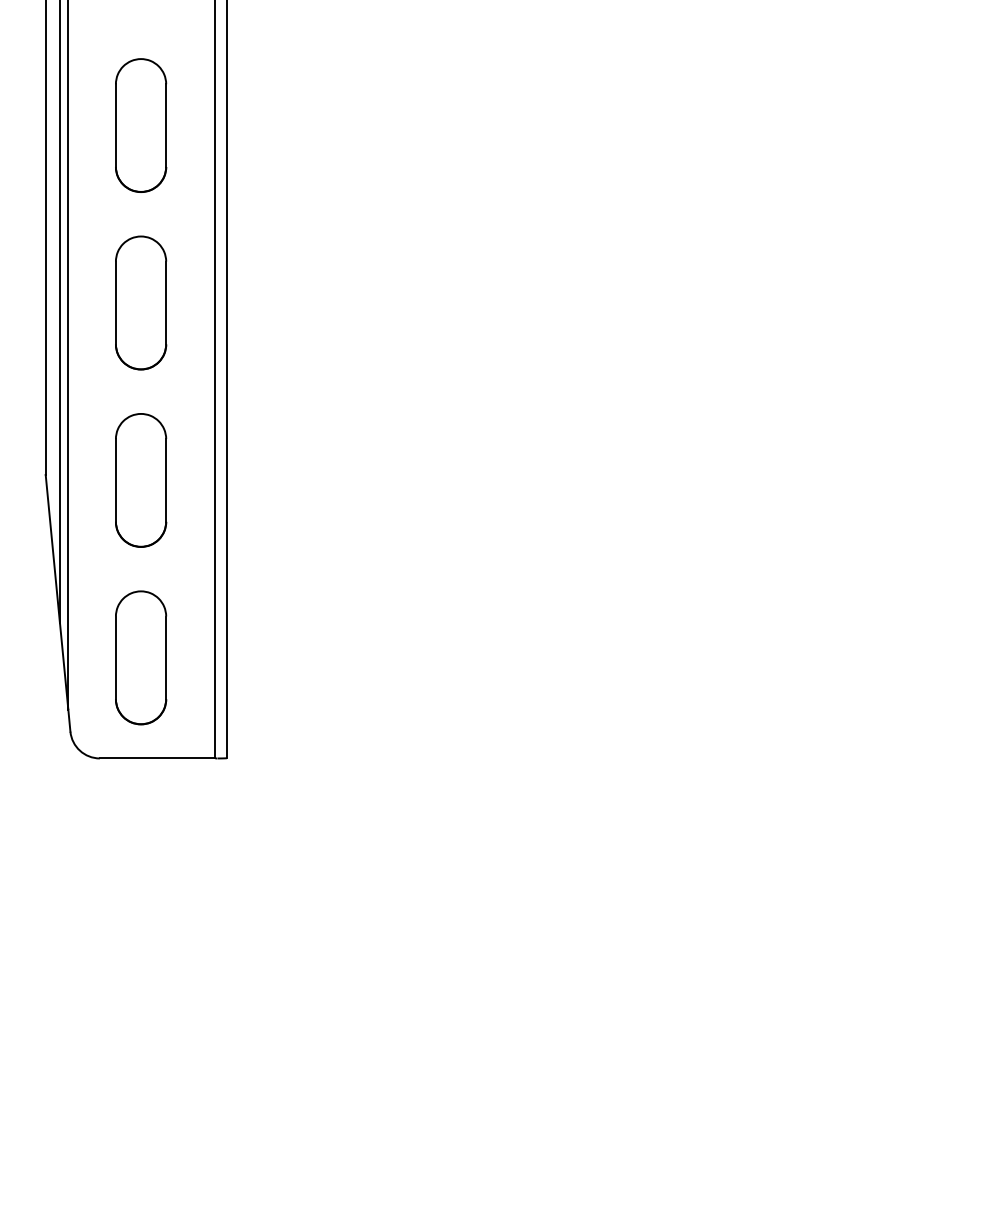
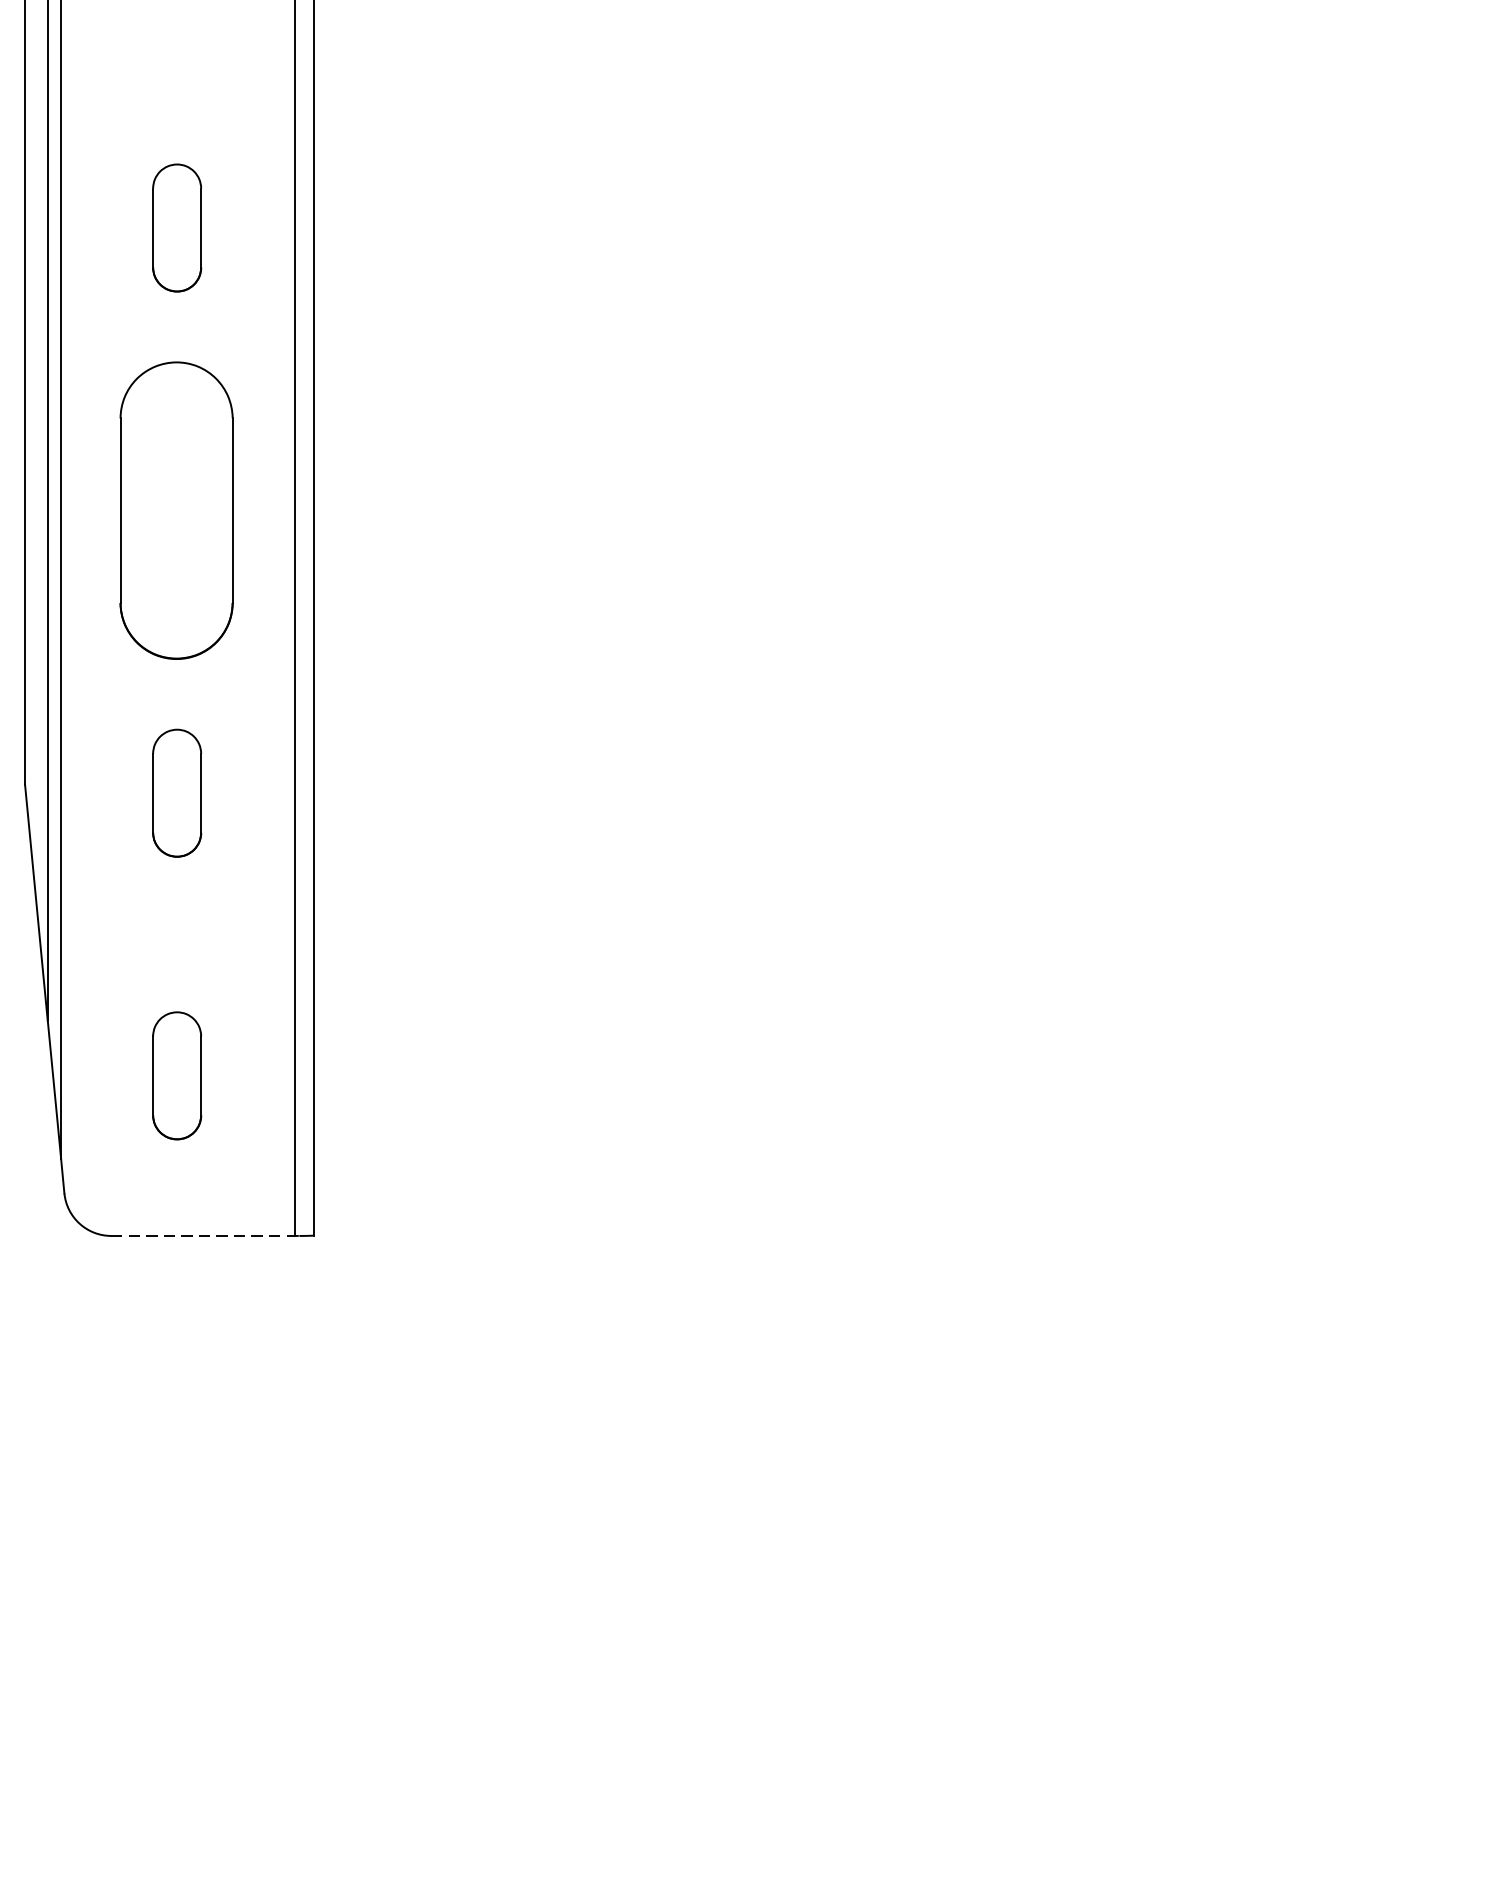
part: (141, 125) -> (177, 227), size x0.6
part: (141, 302) -> (177, 509), size x1.4
part: (141, 480) -> (177, 793), size x0.6
part: (141, 657) -> (177, 1075), size x0.6
line: (157, 758) -> (203, 1236), solid -> dashed

